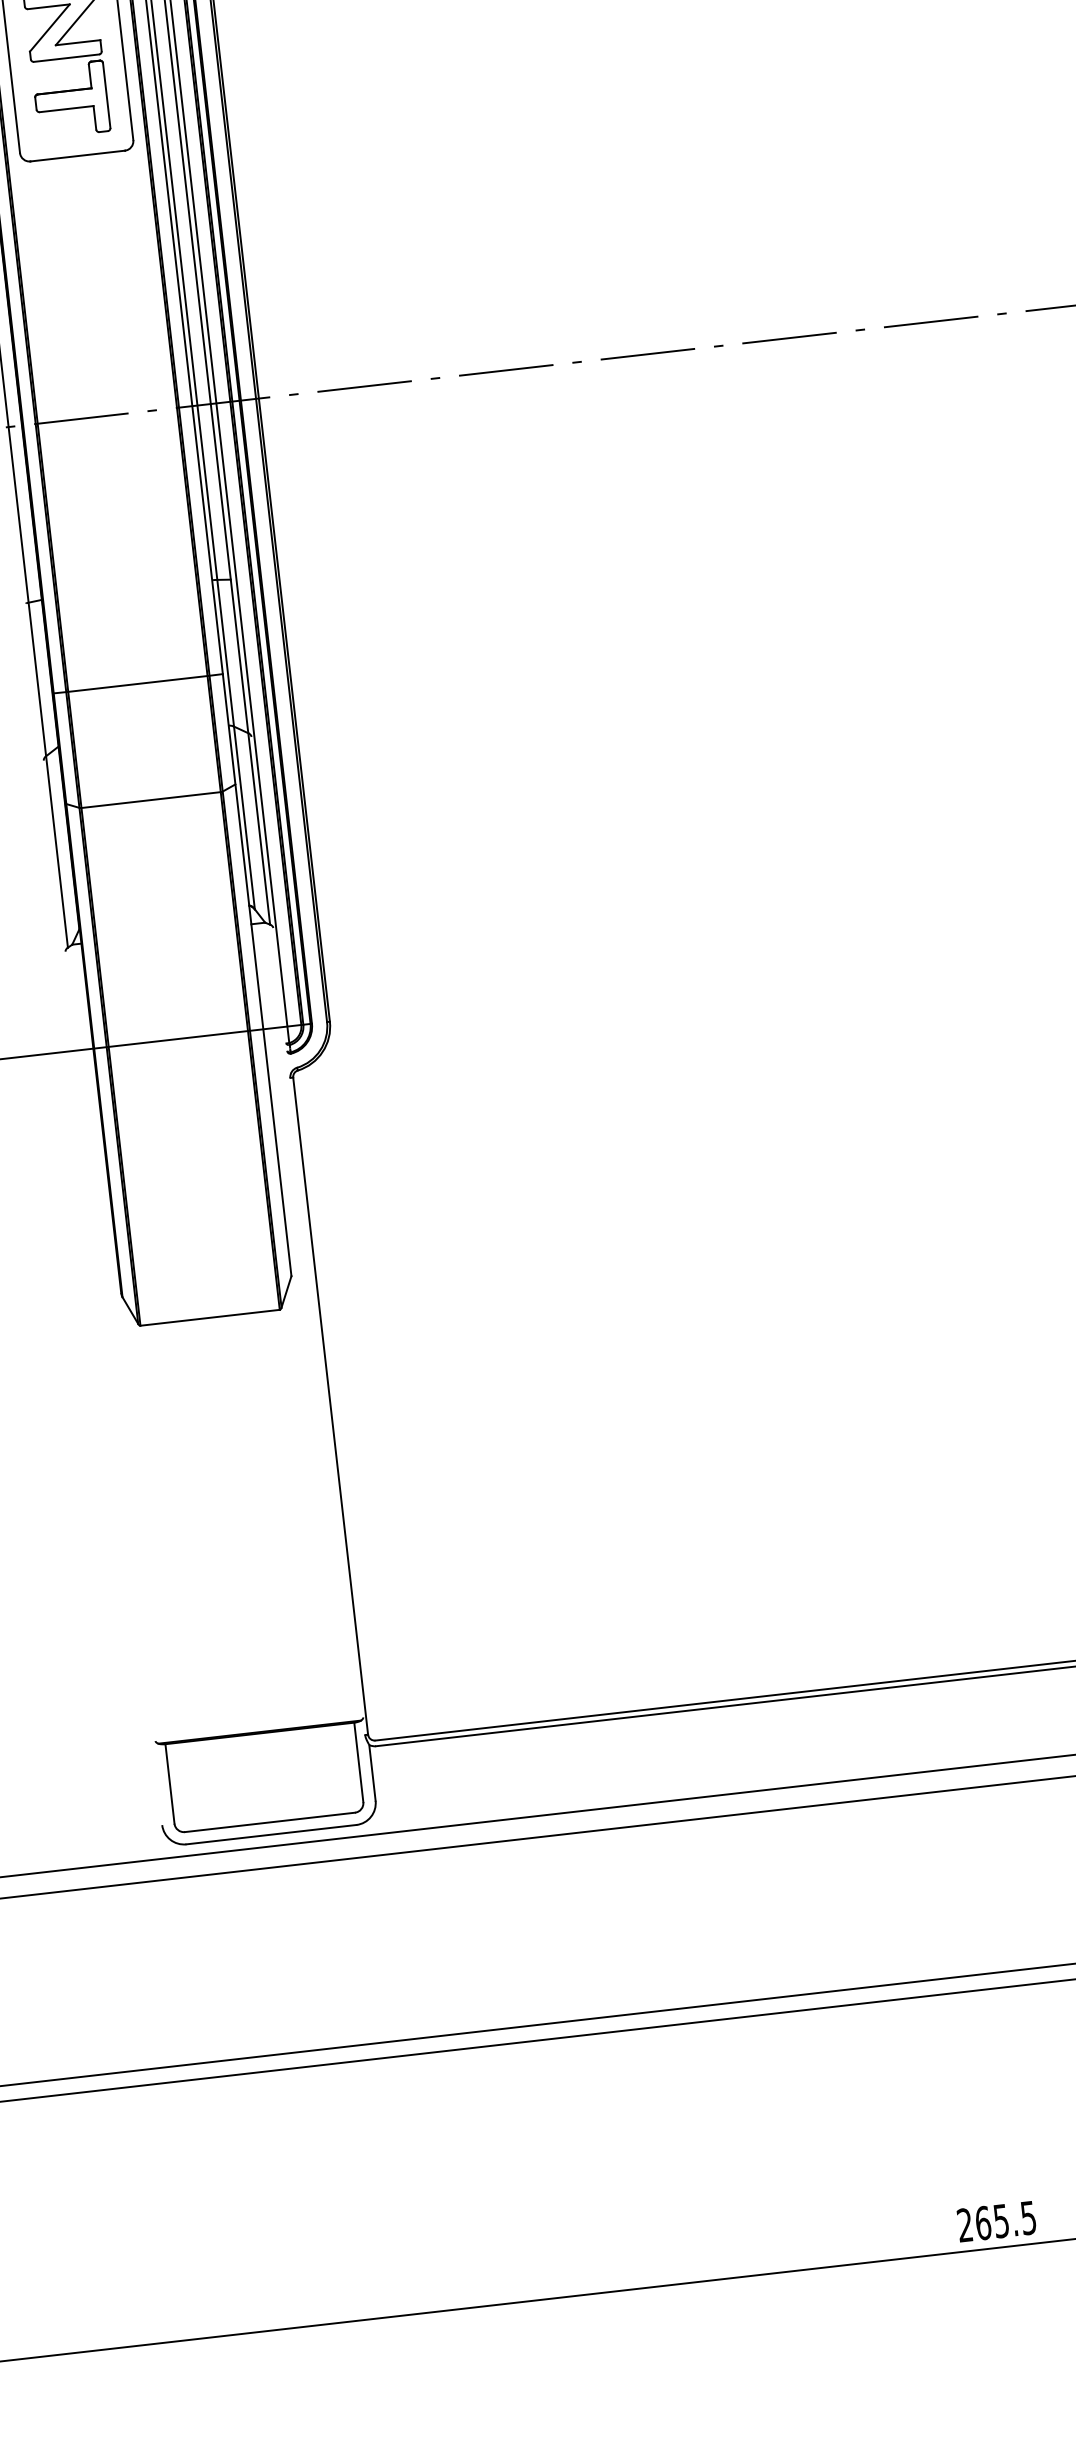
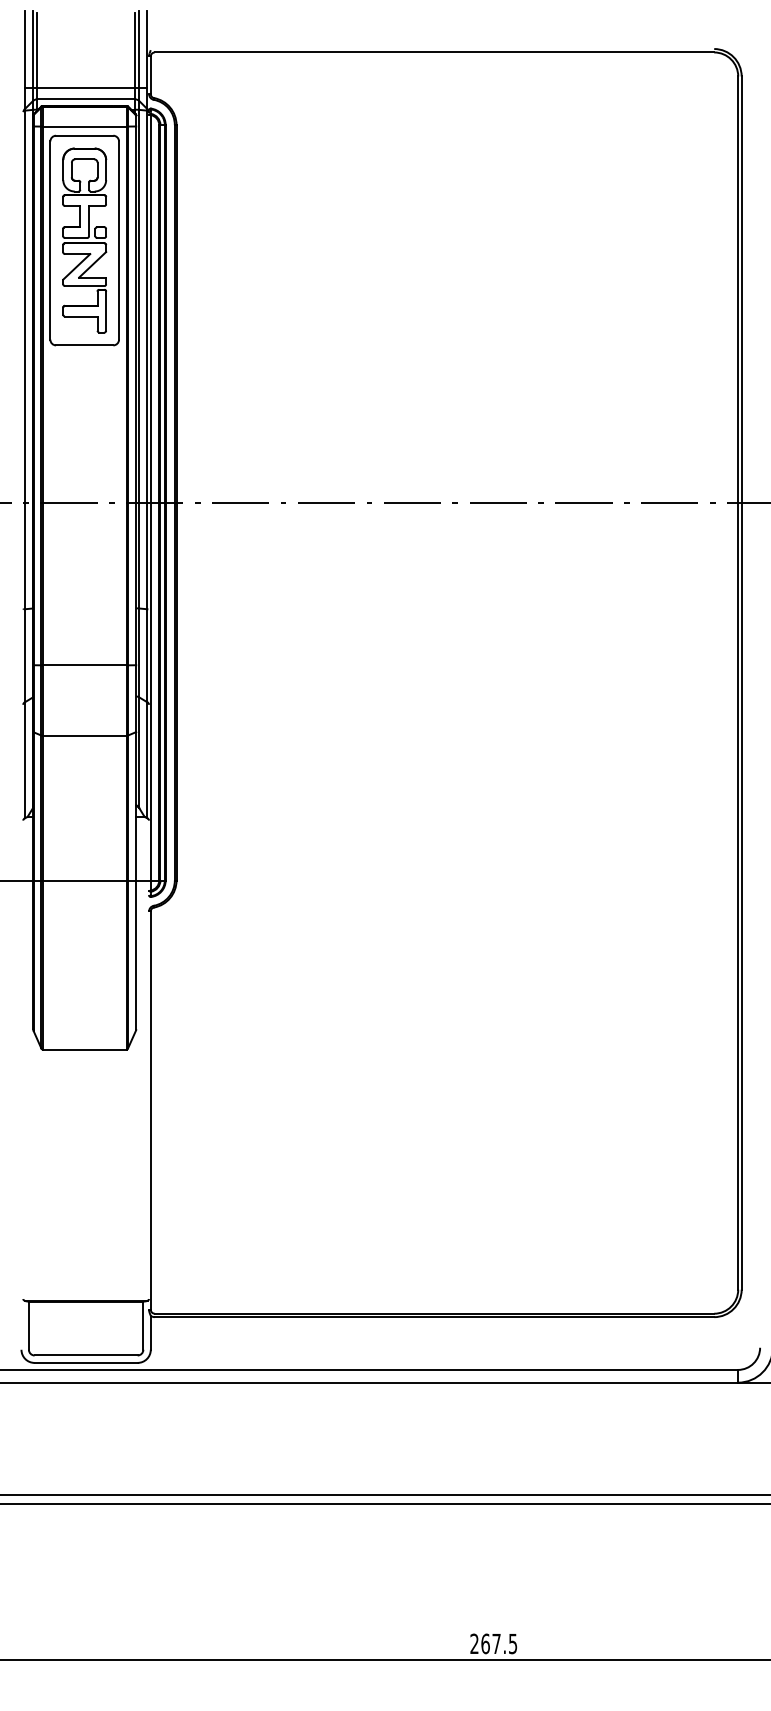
text: (1001, 2222) -> (496, 1644), 265.5 -> 267.5

